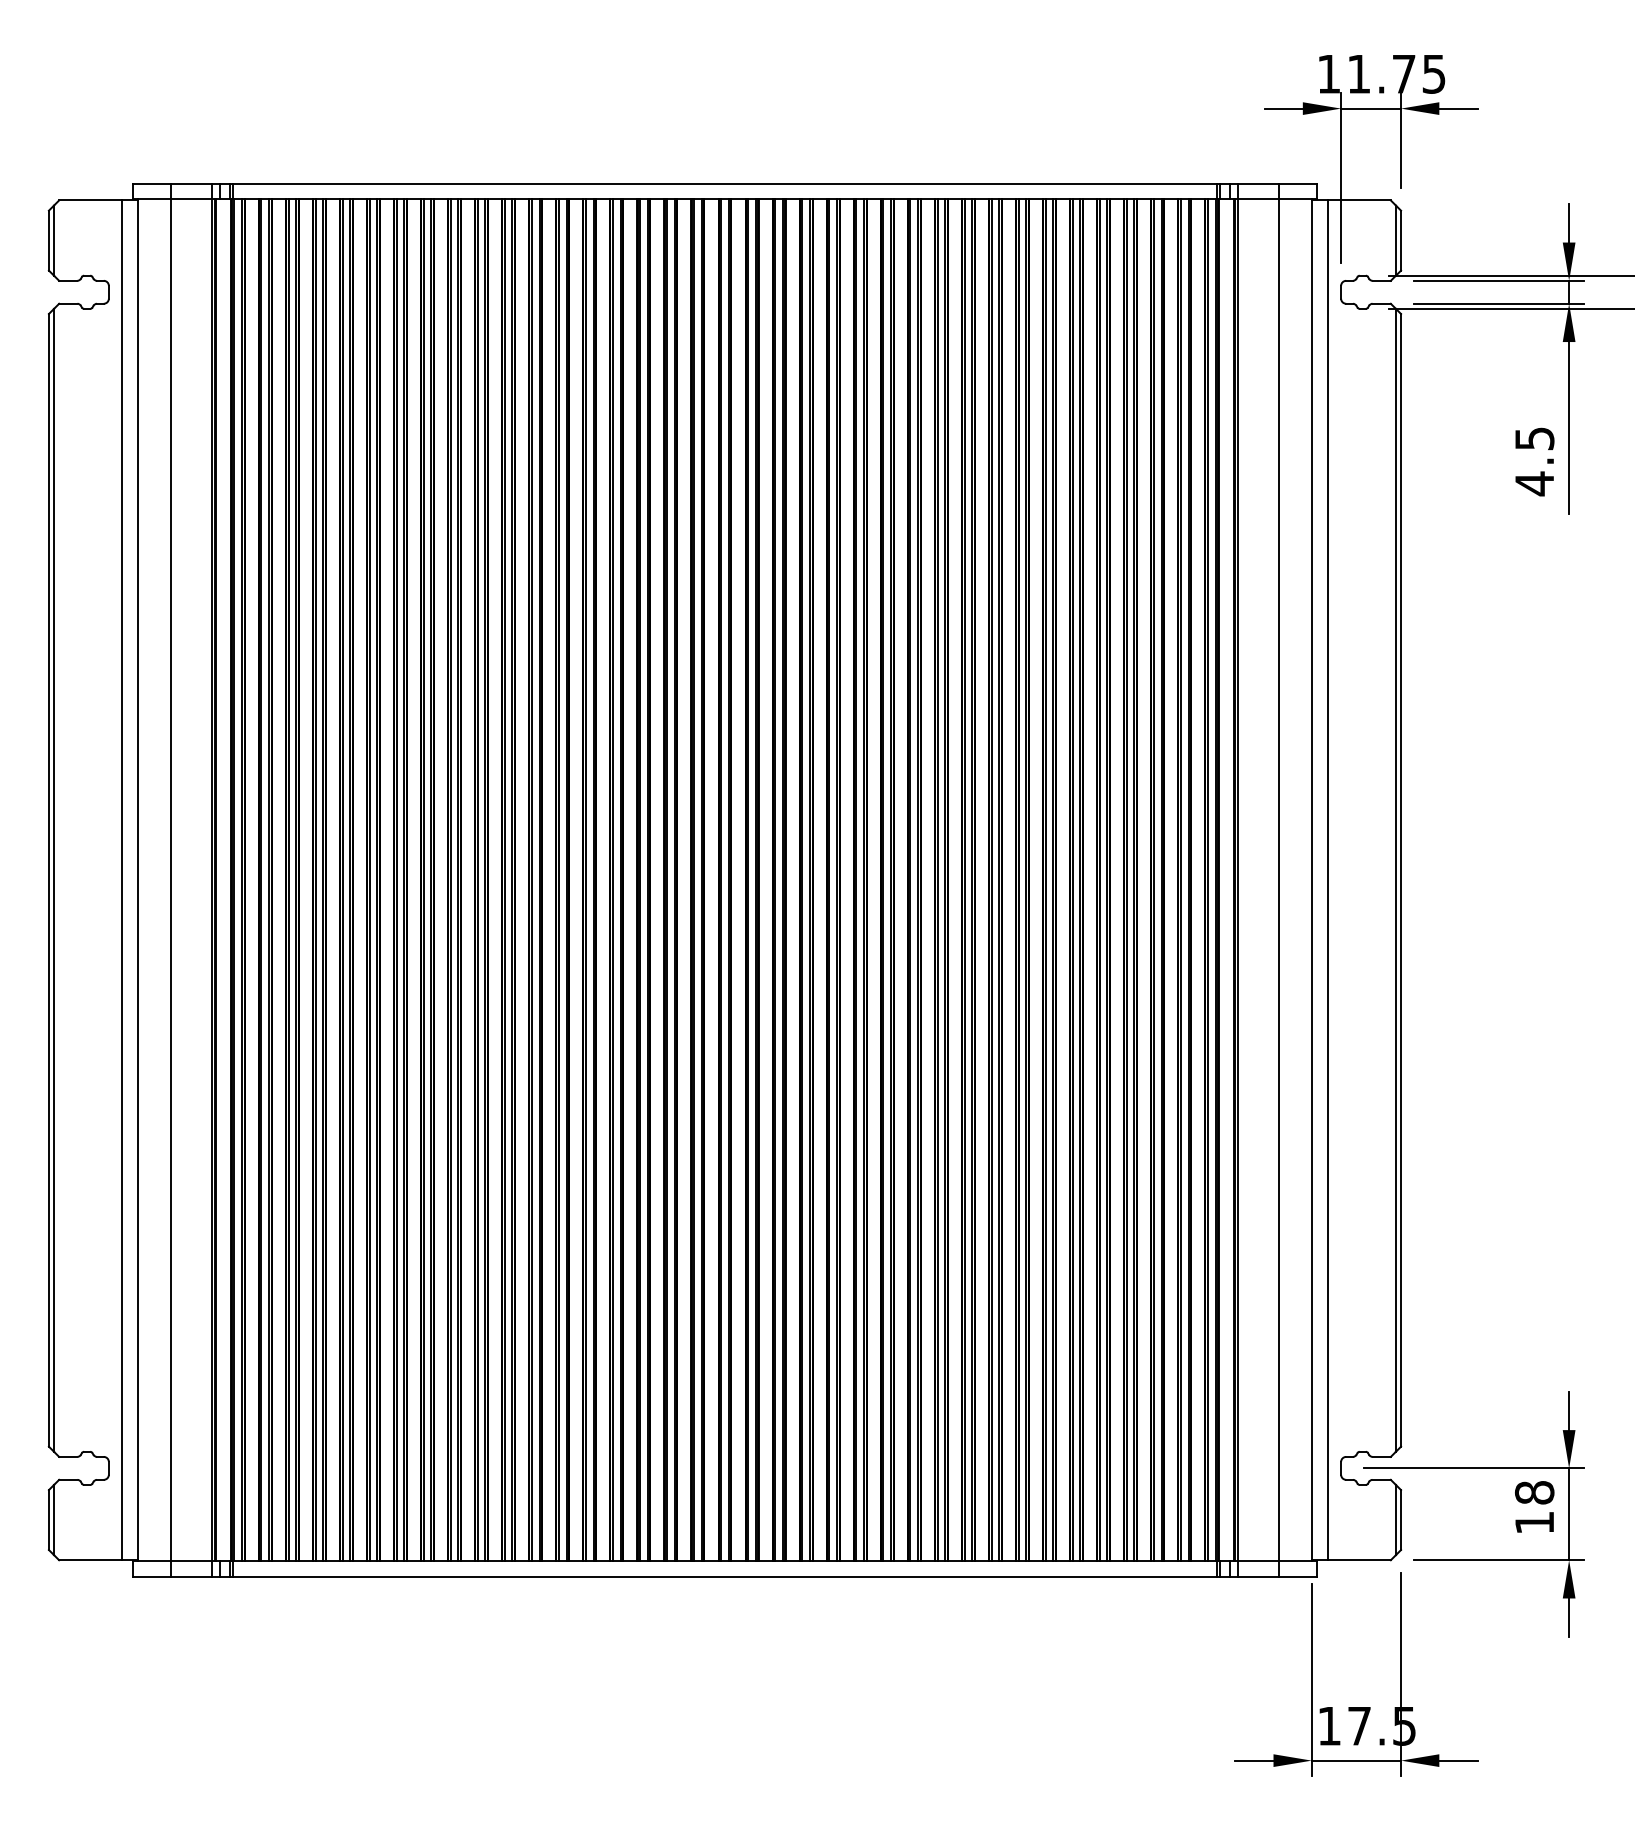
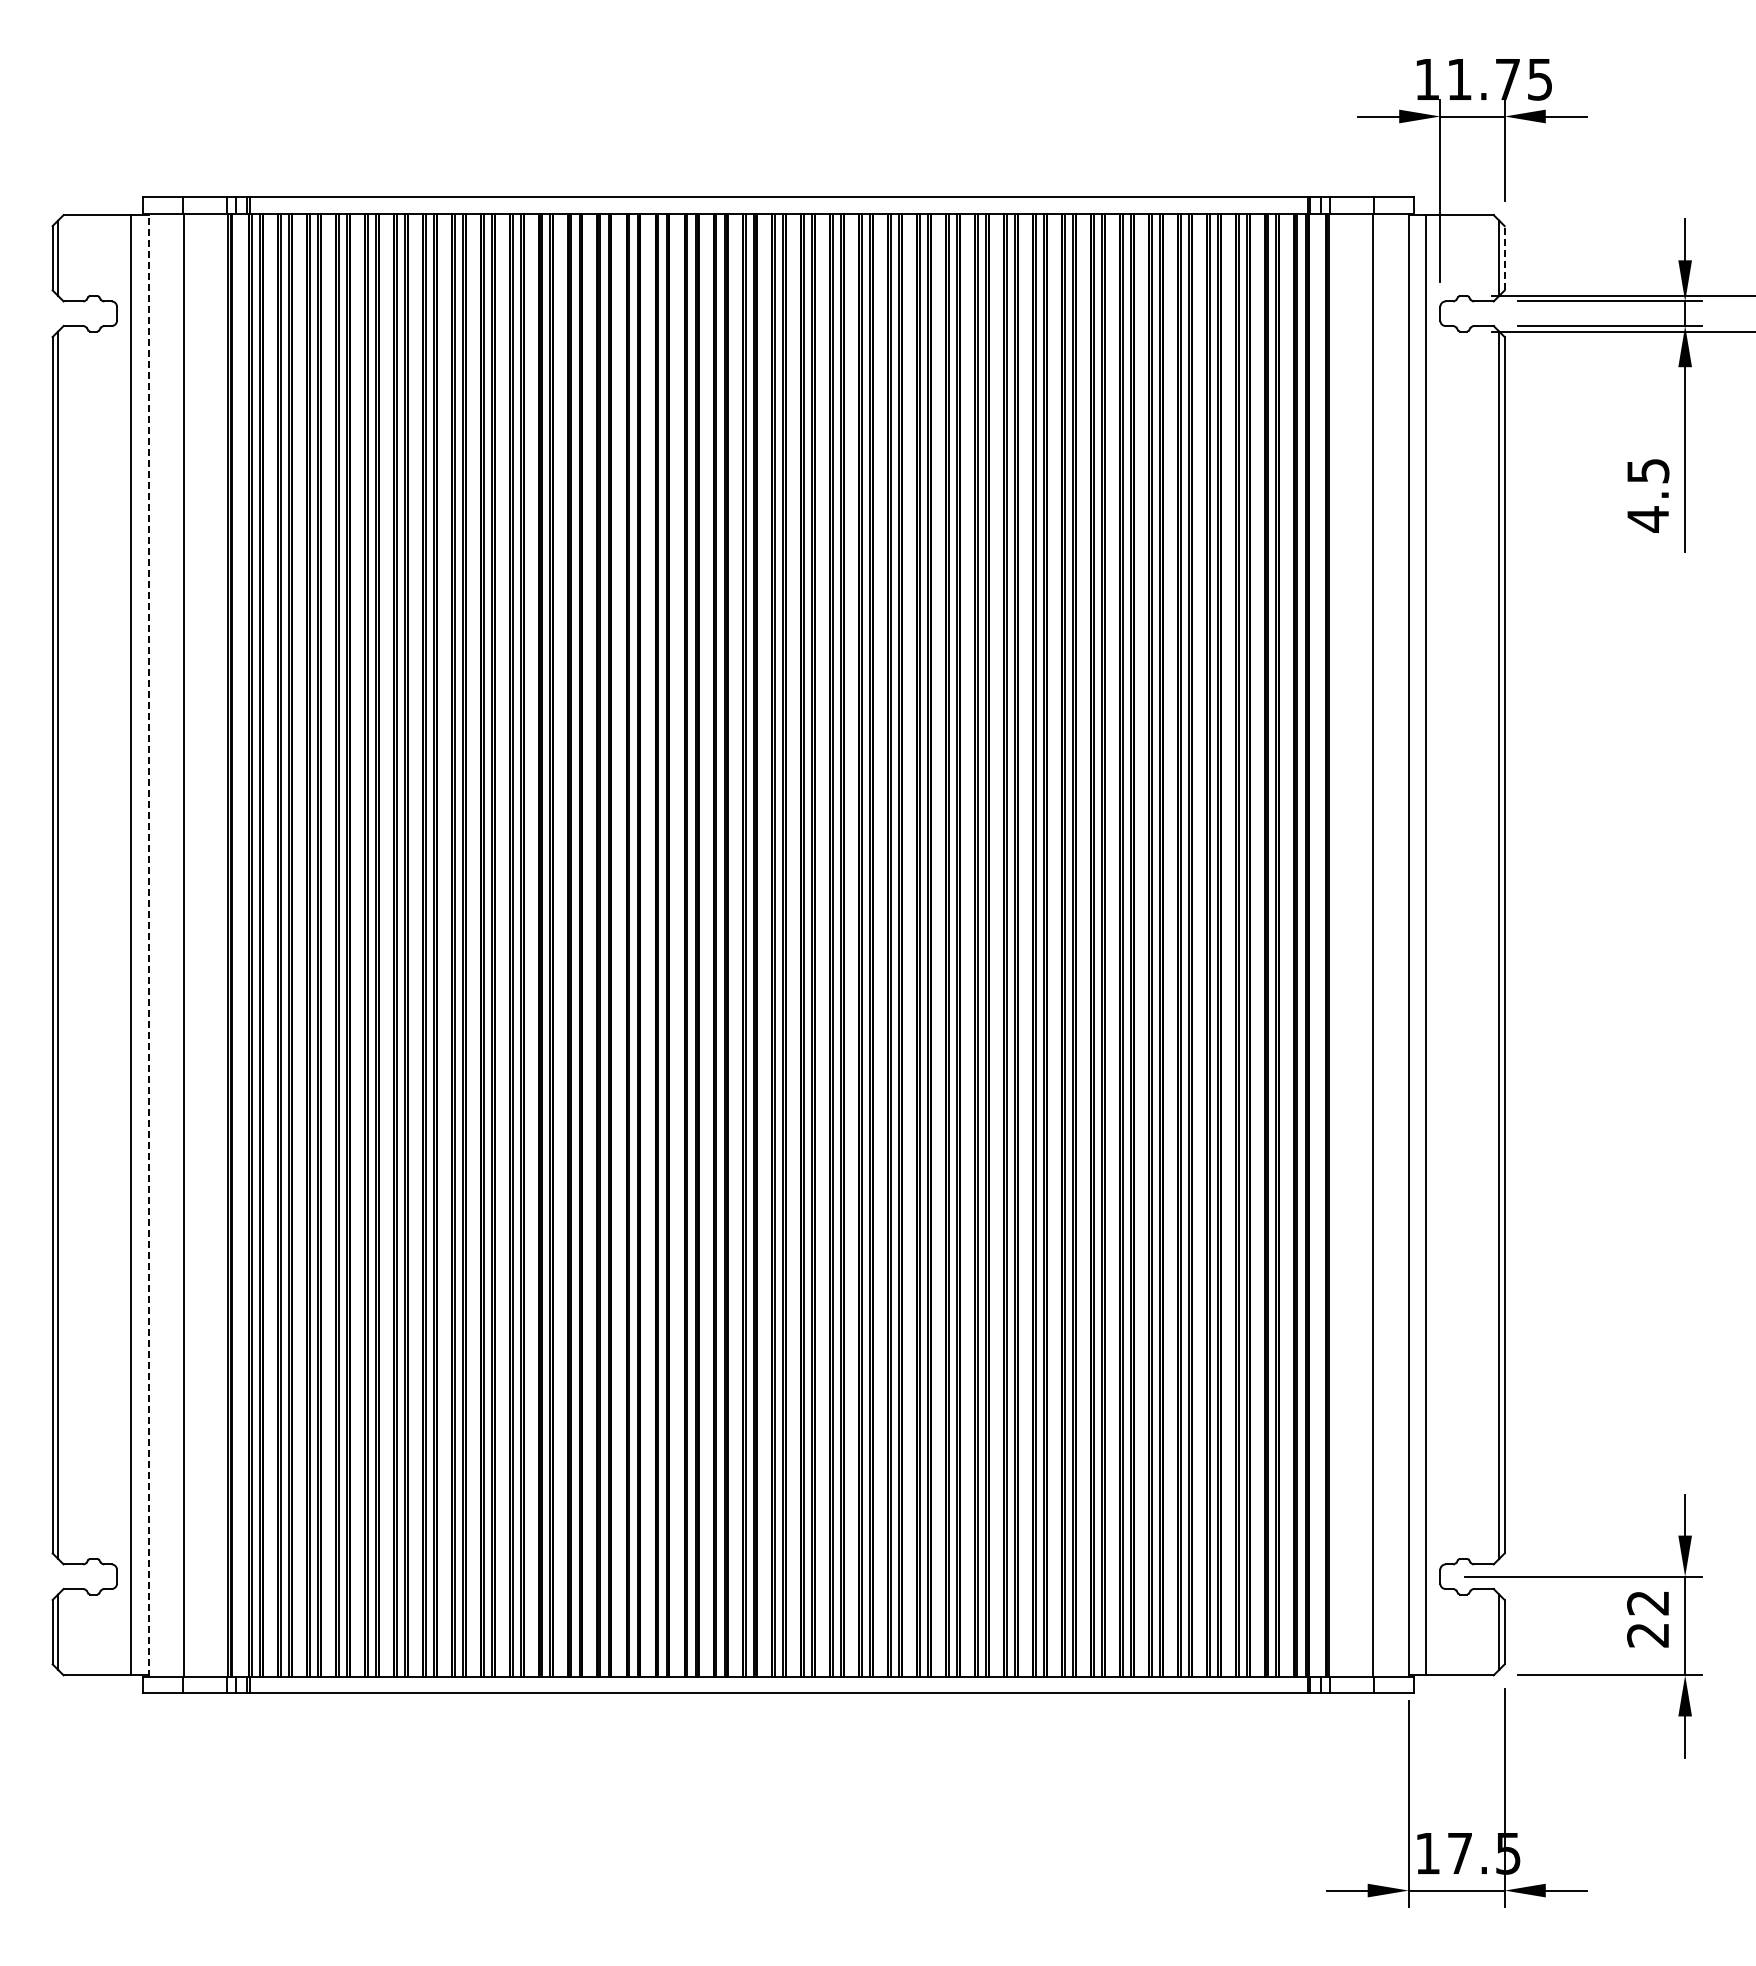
line: (1400, 239) -> (1504, 257), solid -> dashed
line: (138, 879) -> (148, 944), solid -> dashed
text: (1534, 1507) -> (1648, 1618), 18 -> 22

